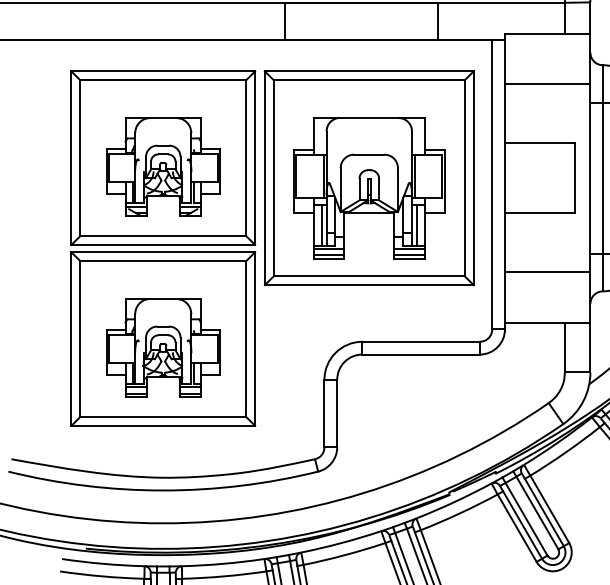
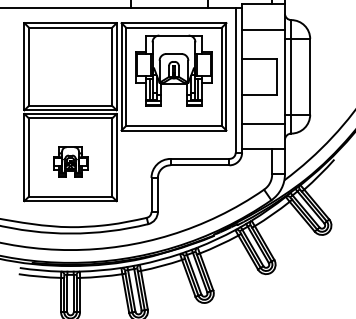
part: (163, 165) -> (70, 70), removed
part: (368, 187) -> (173, 70), moved
part: (163, 346) -> (70, 161), size x0.6

